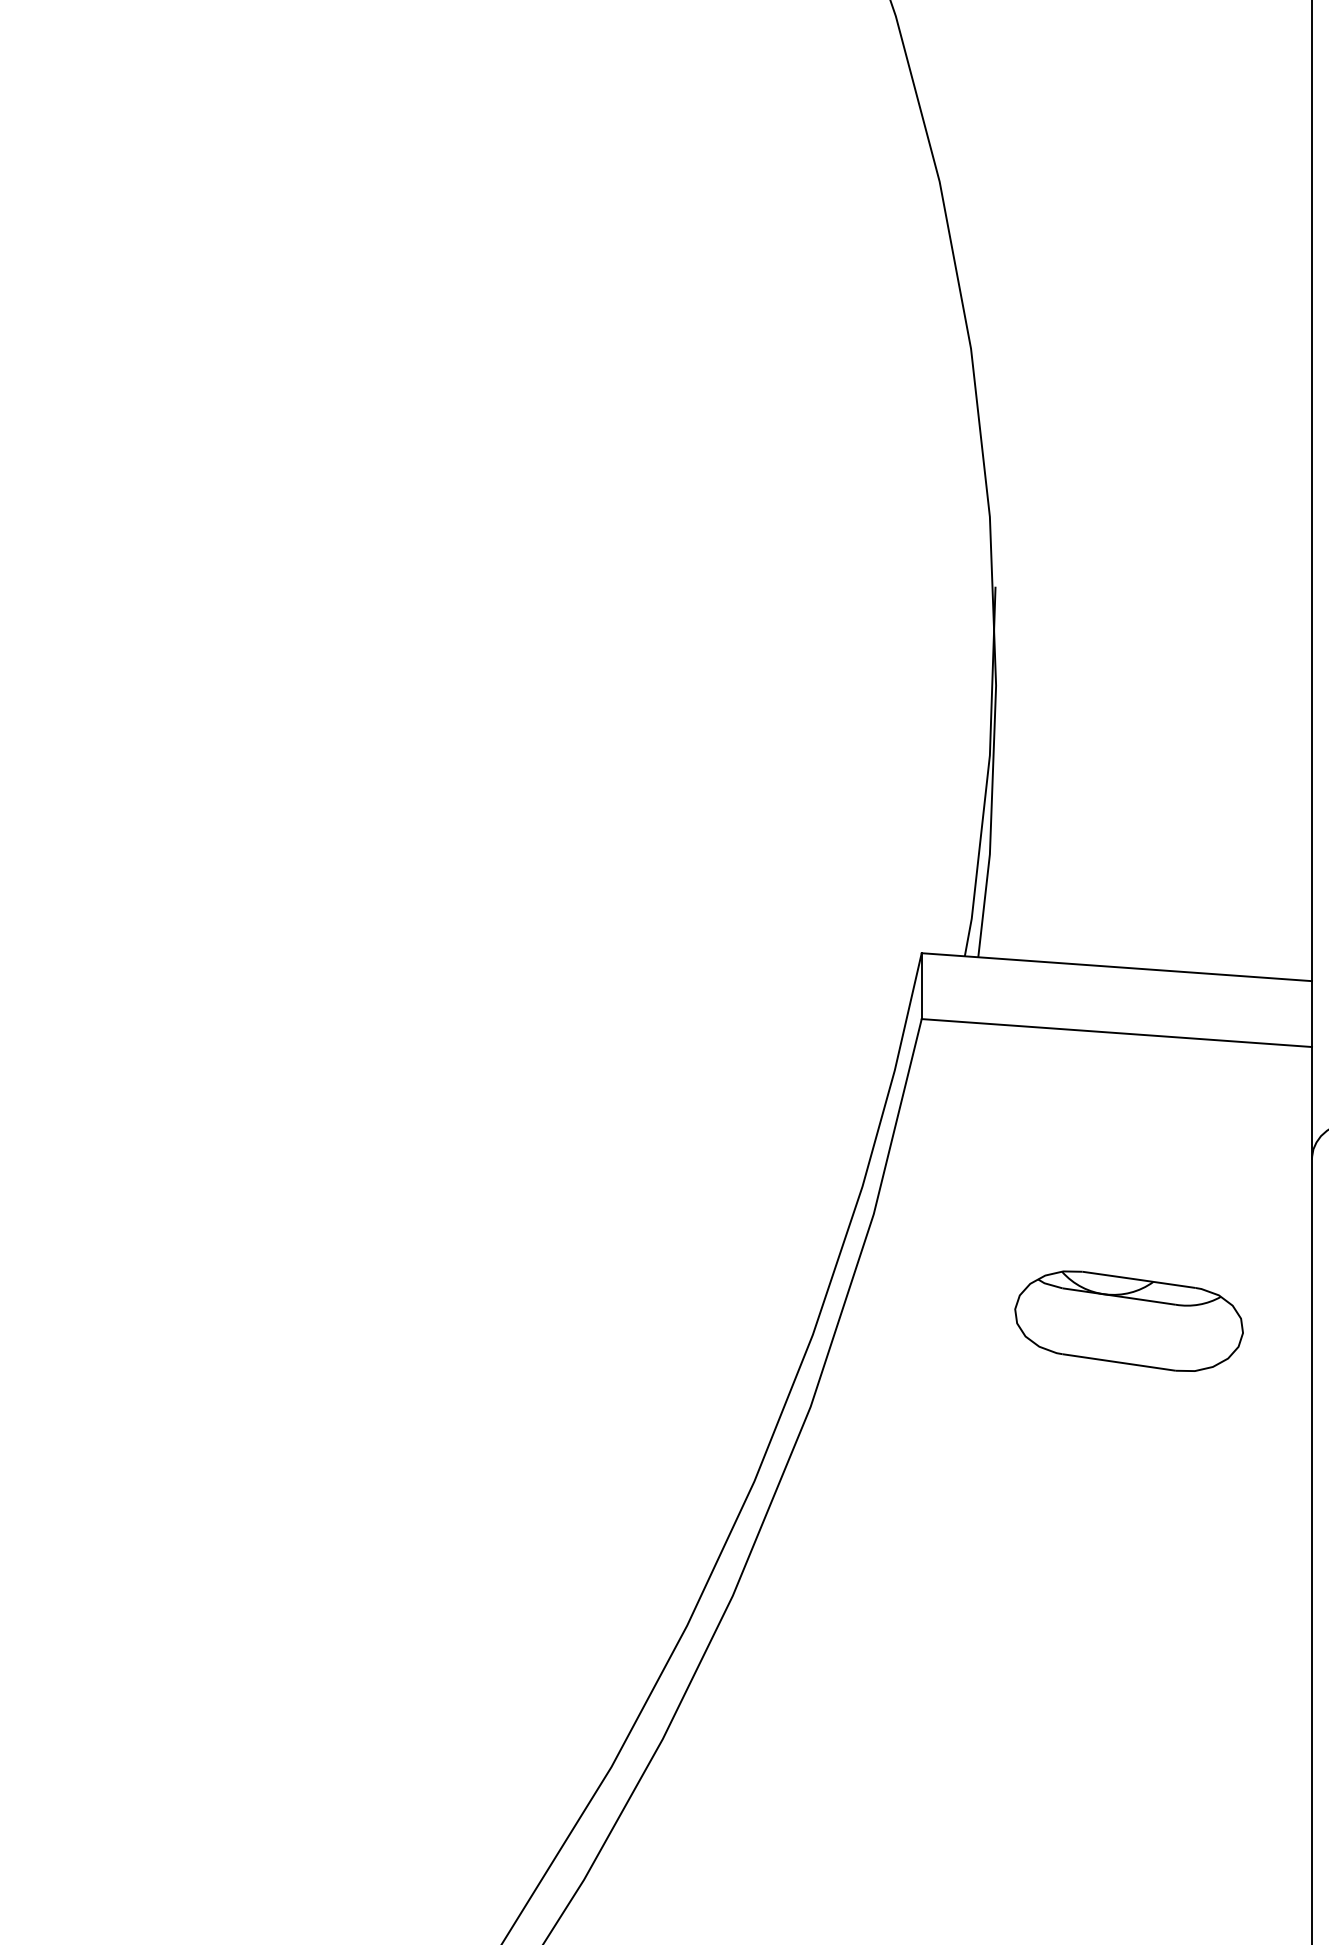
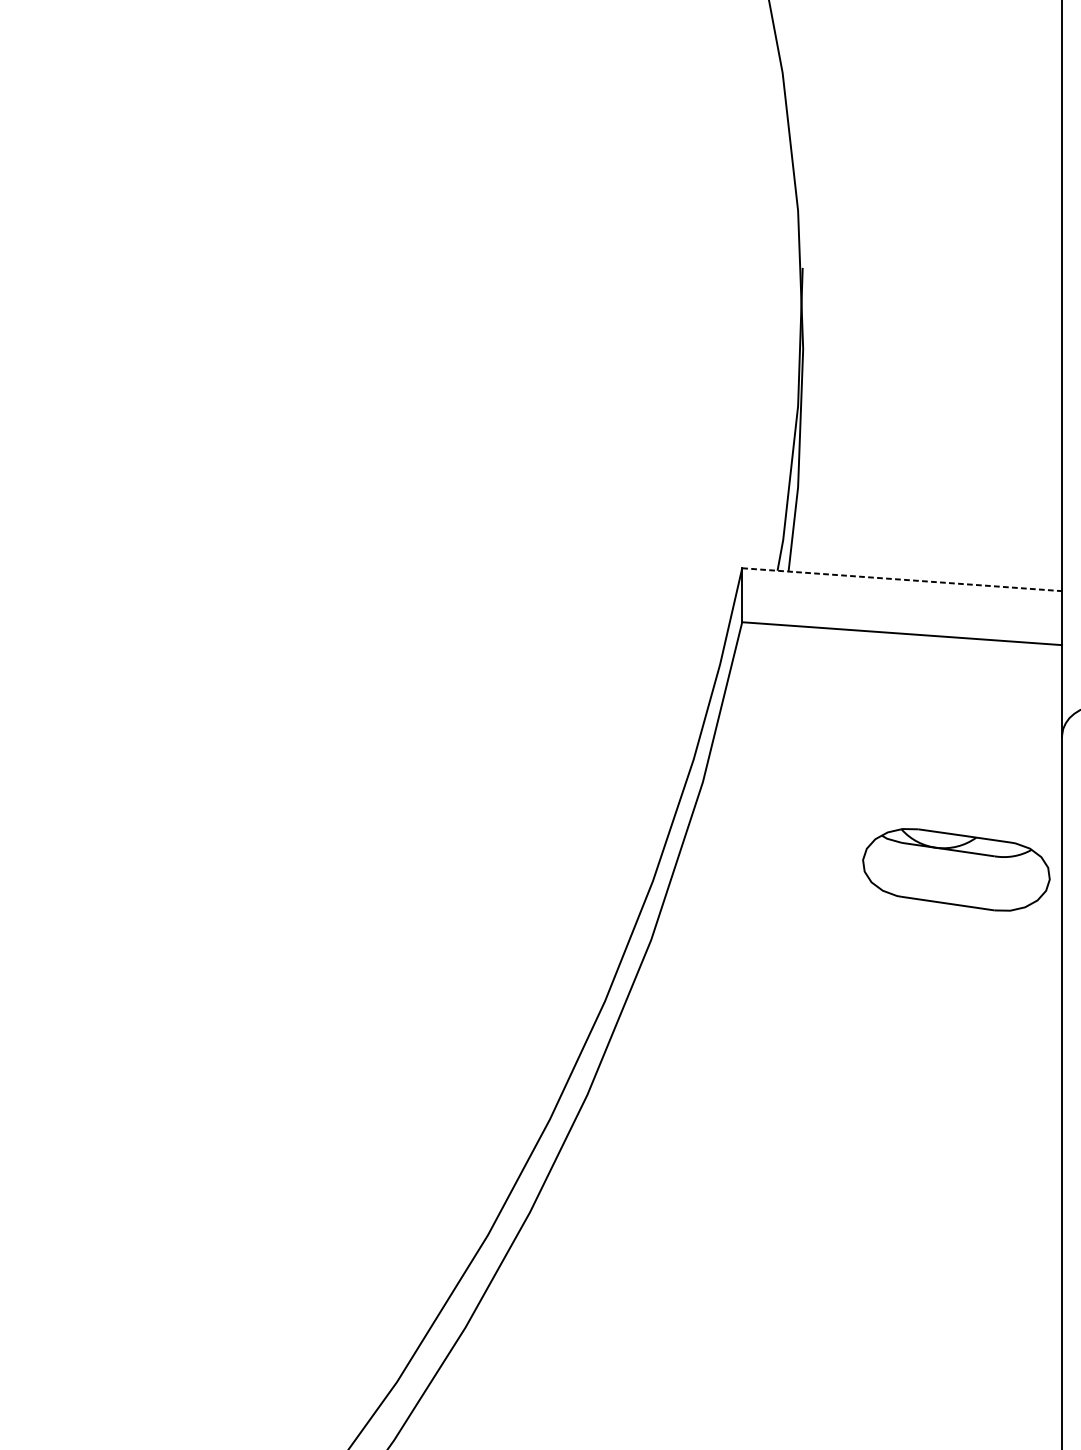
line: (1116, 967) -> (901, 579), solid -> dashed
part: (1128, 1320) -> (955, 869), moved

